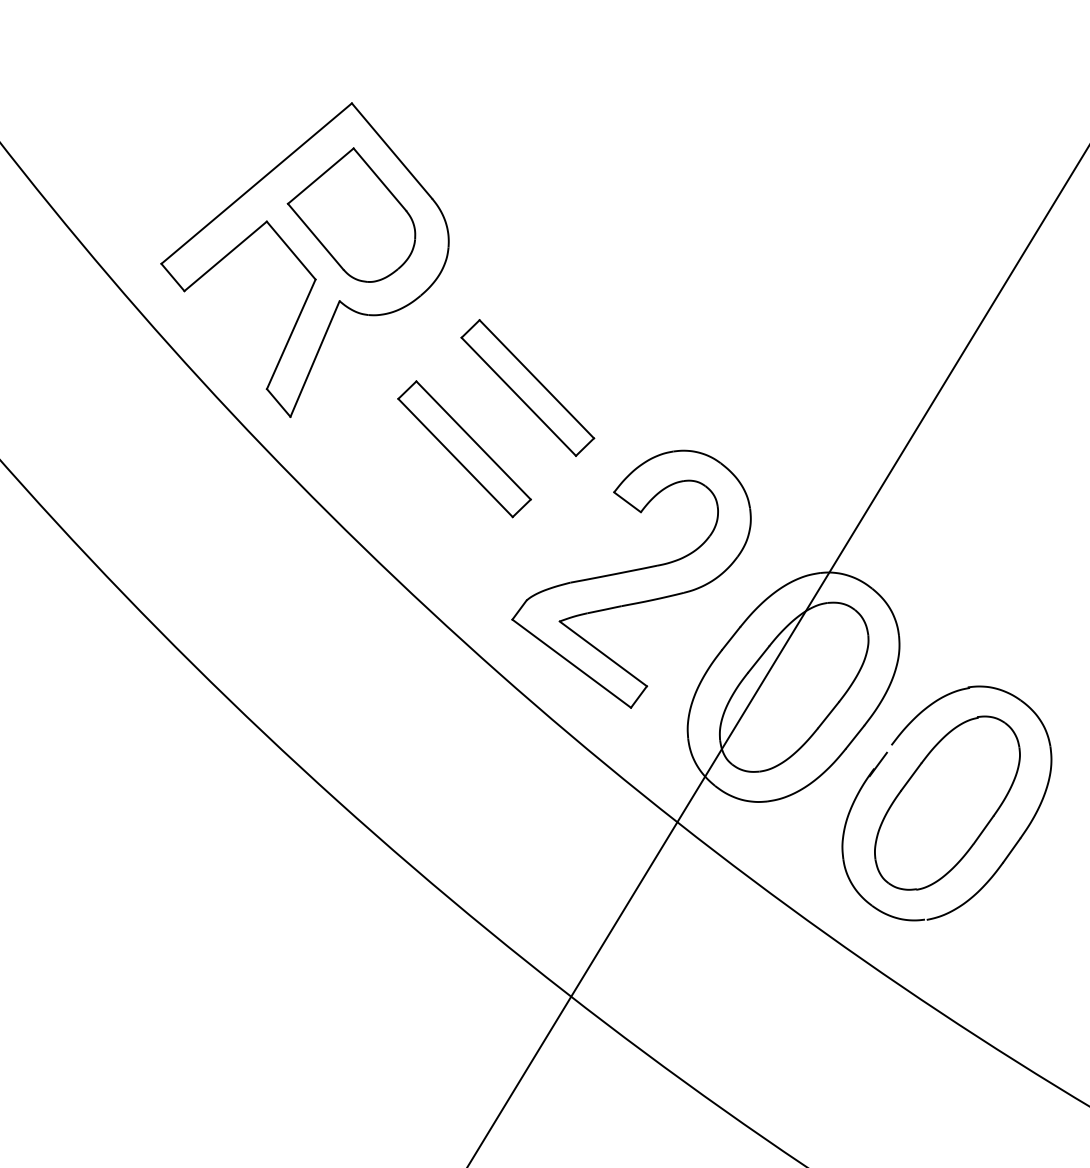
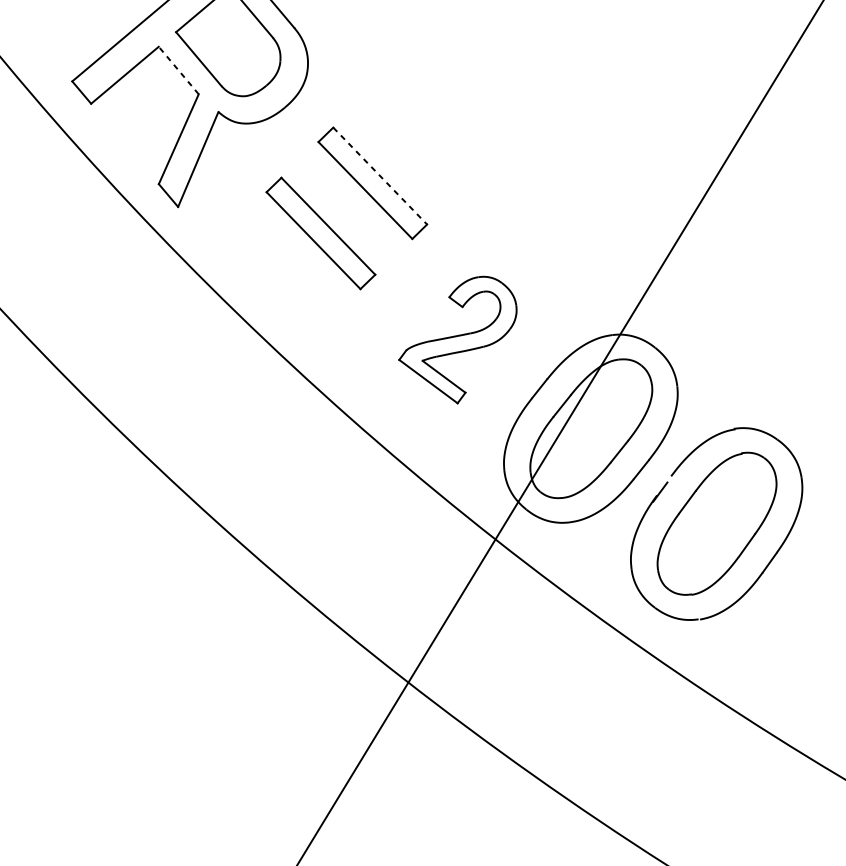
line: (291, 250) -> (178, 70), solid -> dashed
line: (537, 379) -> (380, 176), solid -> dashed
part: (631, 578) -> (457, 339), size x0.6

